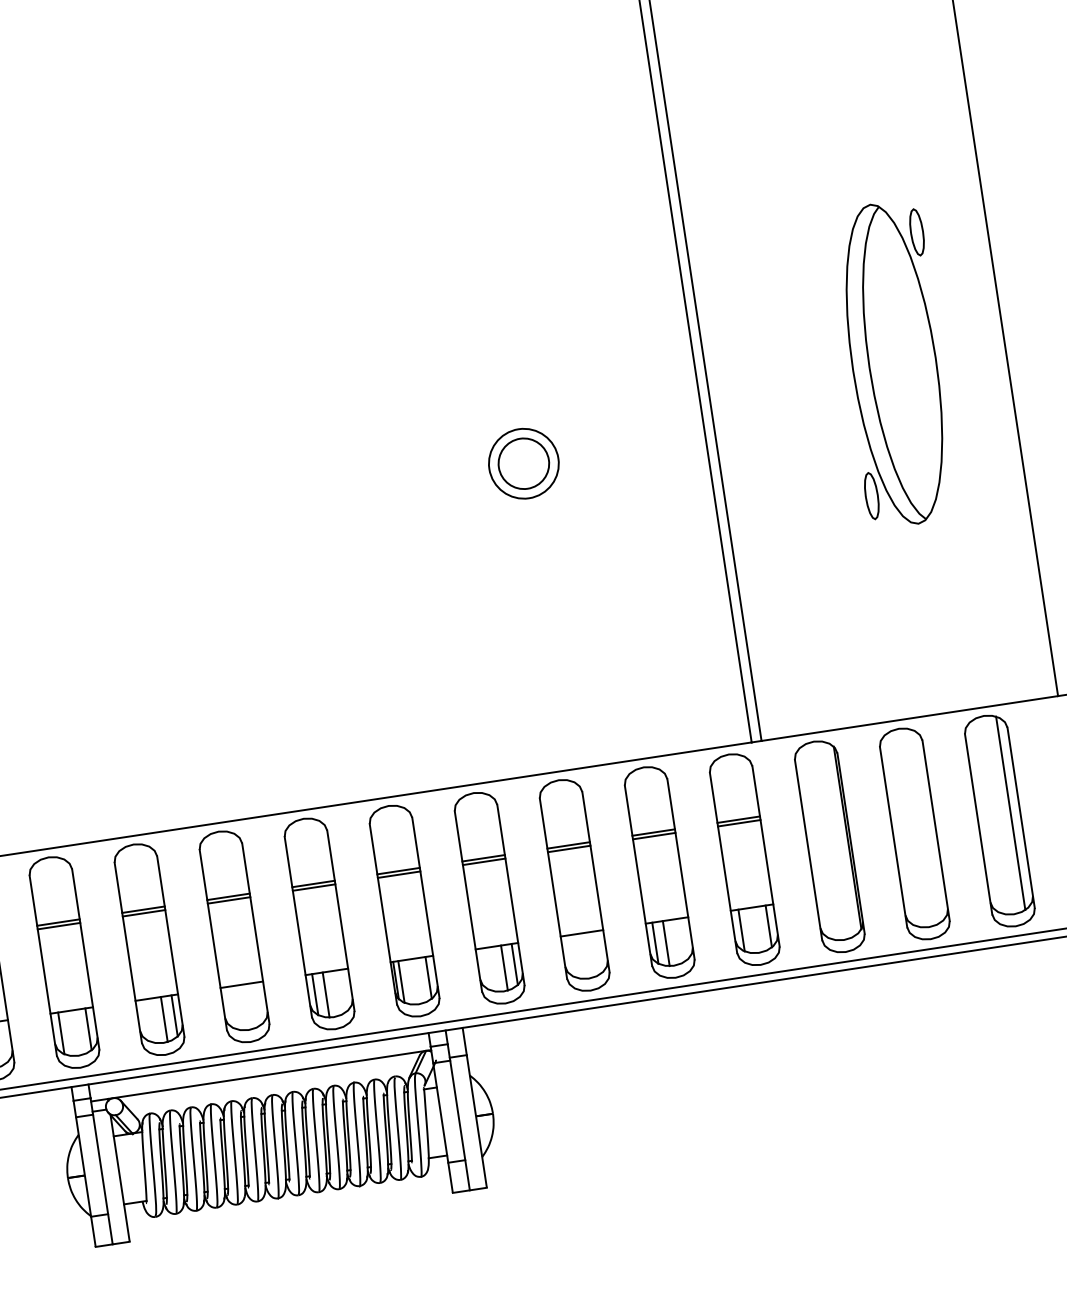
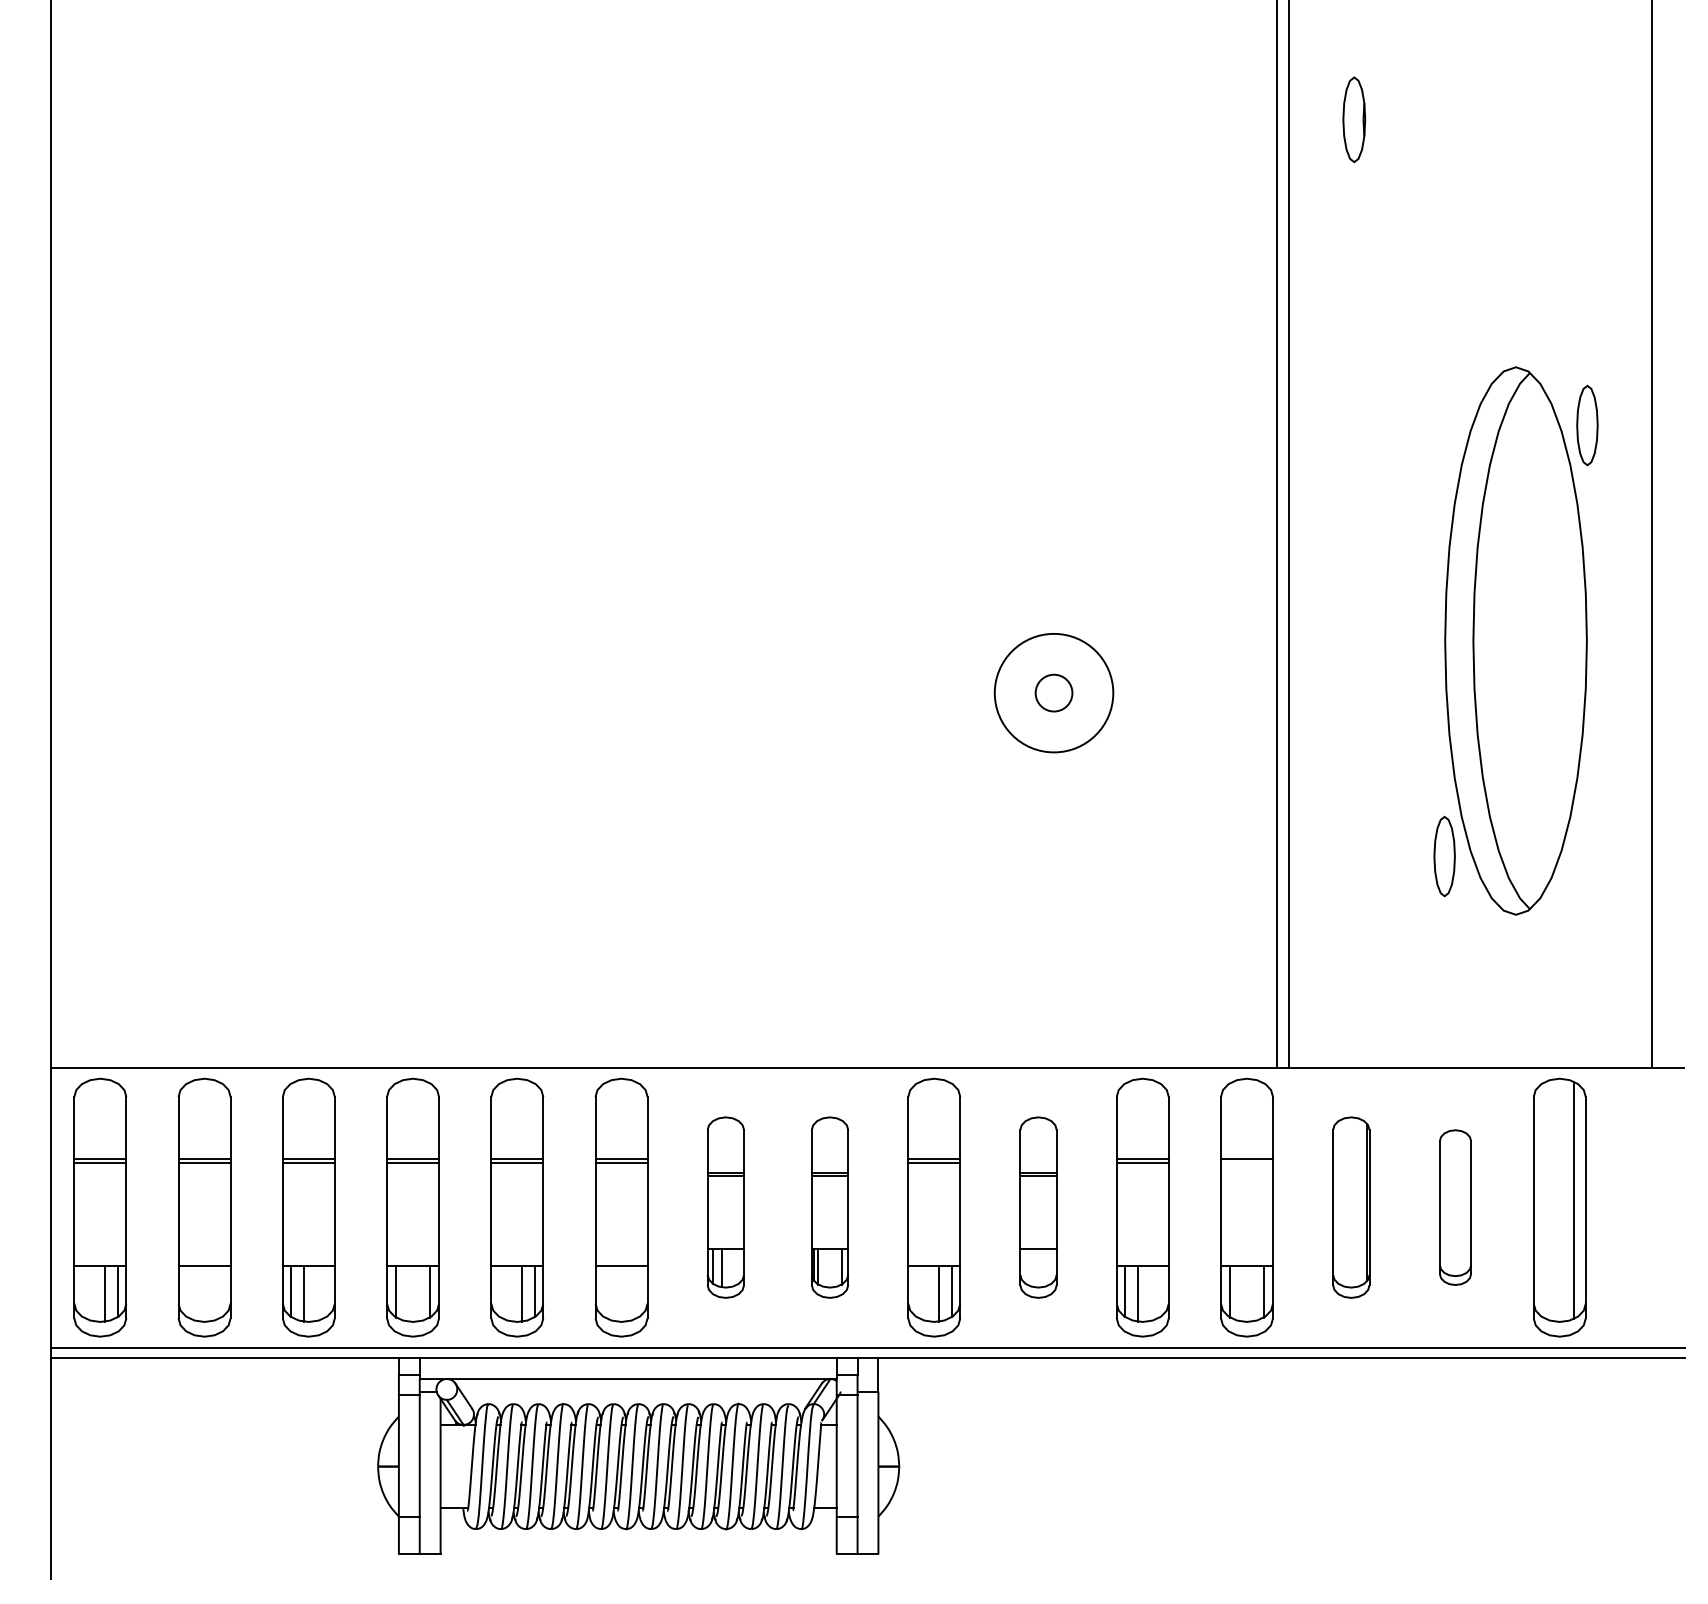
part: (894, 363) -> (1516, 640), size x1.4
circle: (523, 463) -> (1053, 692), size x0.6
circle: (523, 463) -> (1053, 692), size x1.4
line: (738, 823) -> (1246, 1163), removed
part: (914, 833) -> (1455, 1207), size x0.6
part: (829, 846) -> (1351, 1207), size x0.7
part: (574, 885) -> (1038, 1207), size x0.7
part: (404, 911) -> (829, 1207), size x0.7
part: (319, 923) -> (725, 1207), size x0.7

